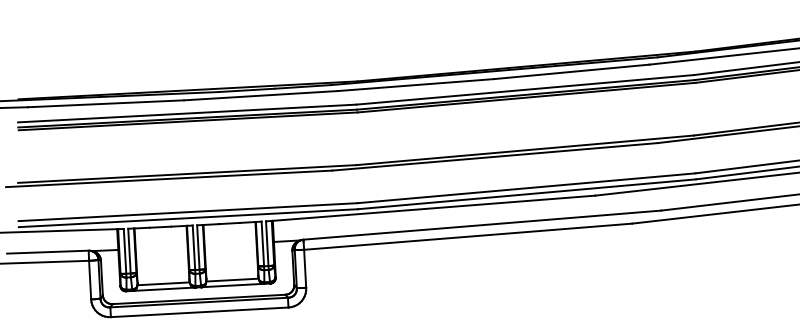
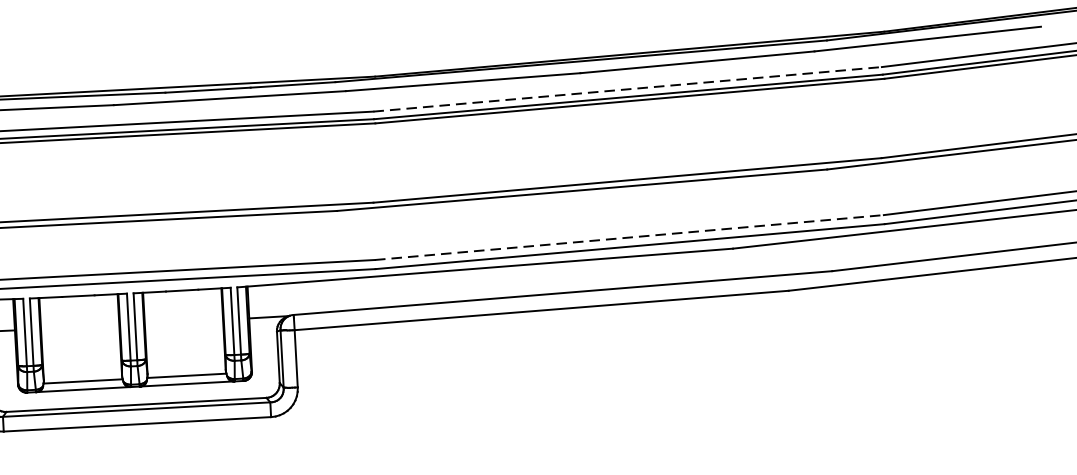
line: (525, 89) -> (627, 88), solid -> dashed
line: (526, 188) -> (629, 237), solid -> dashed

